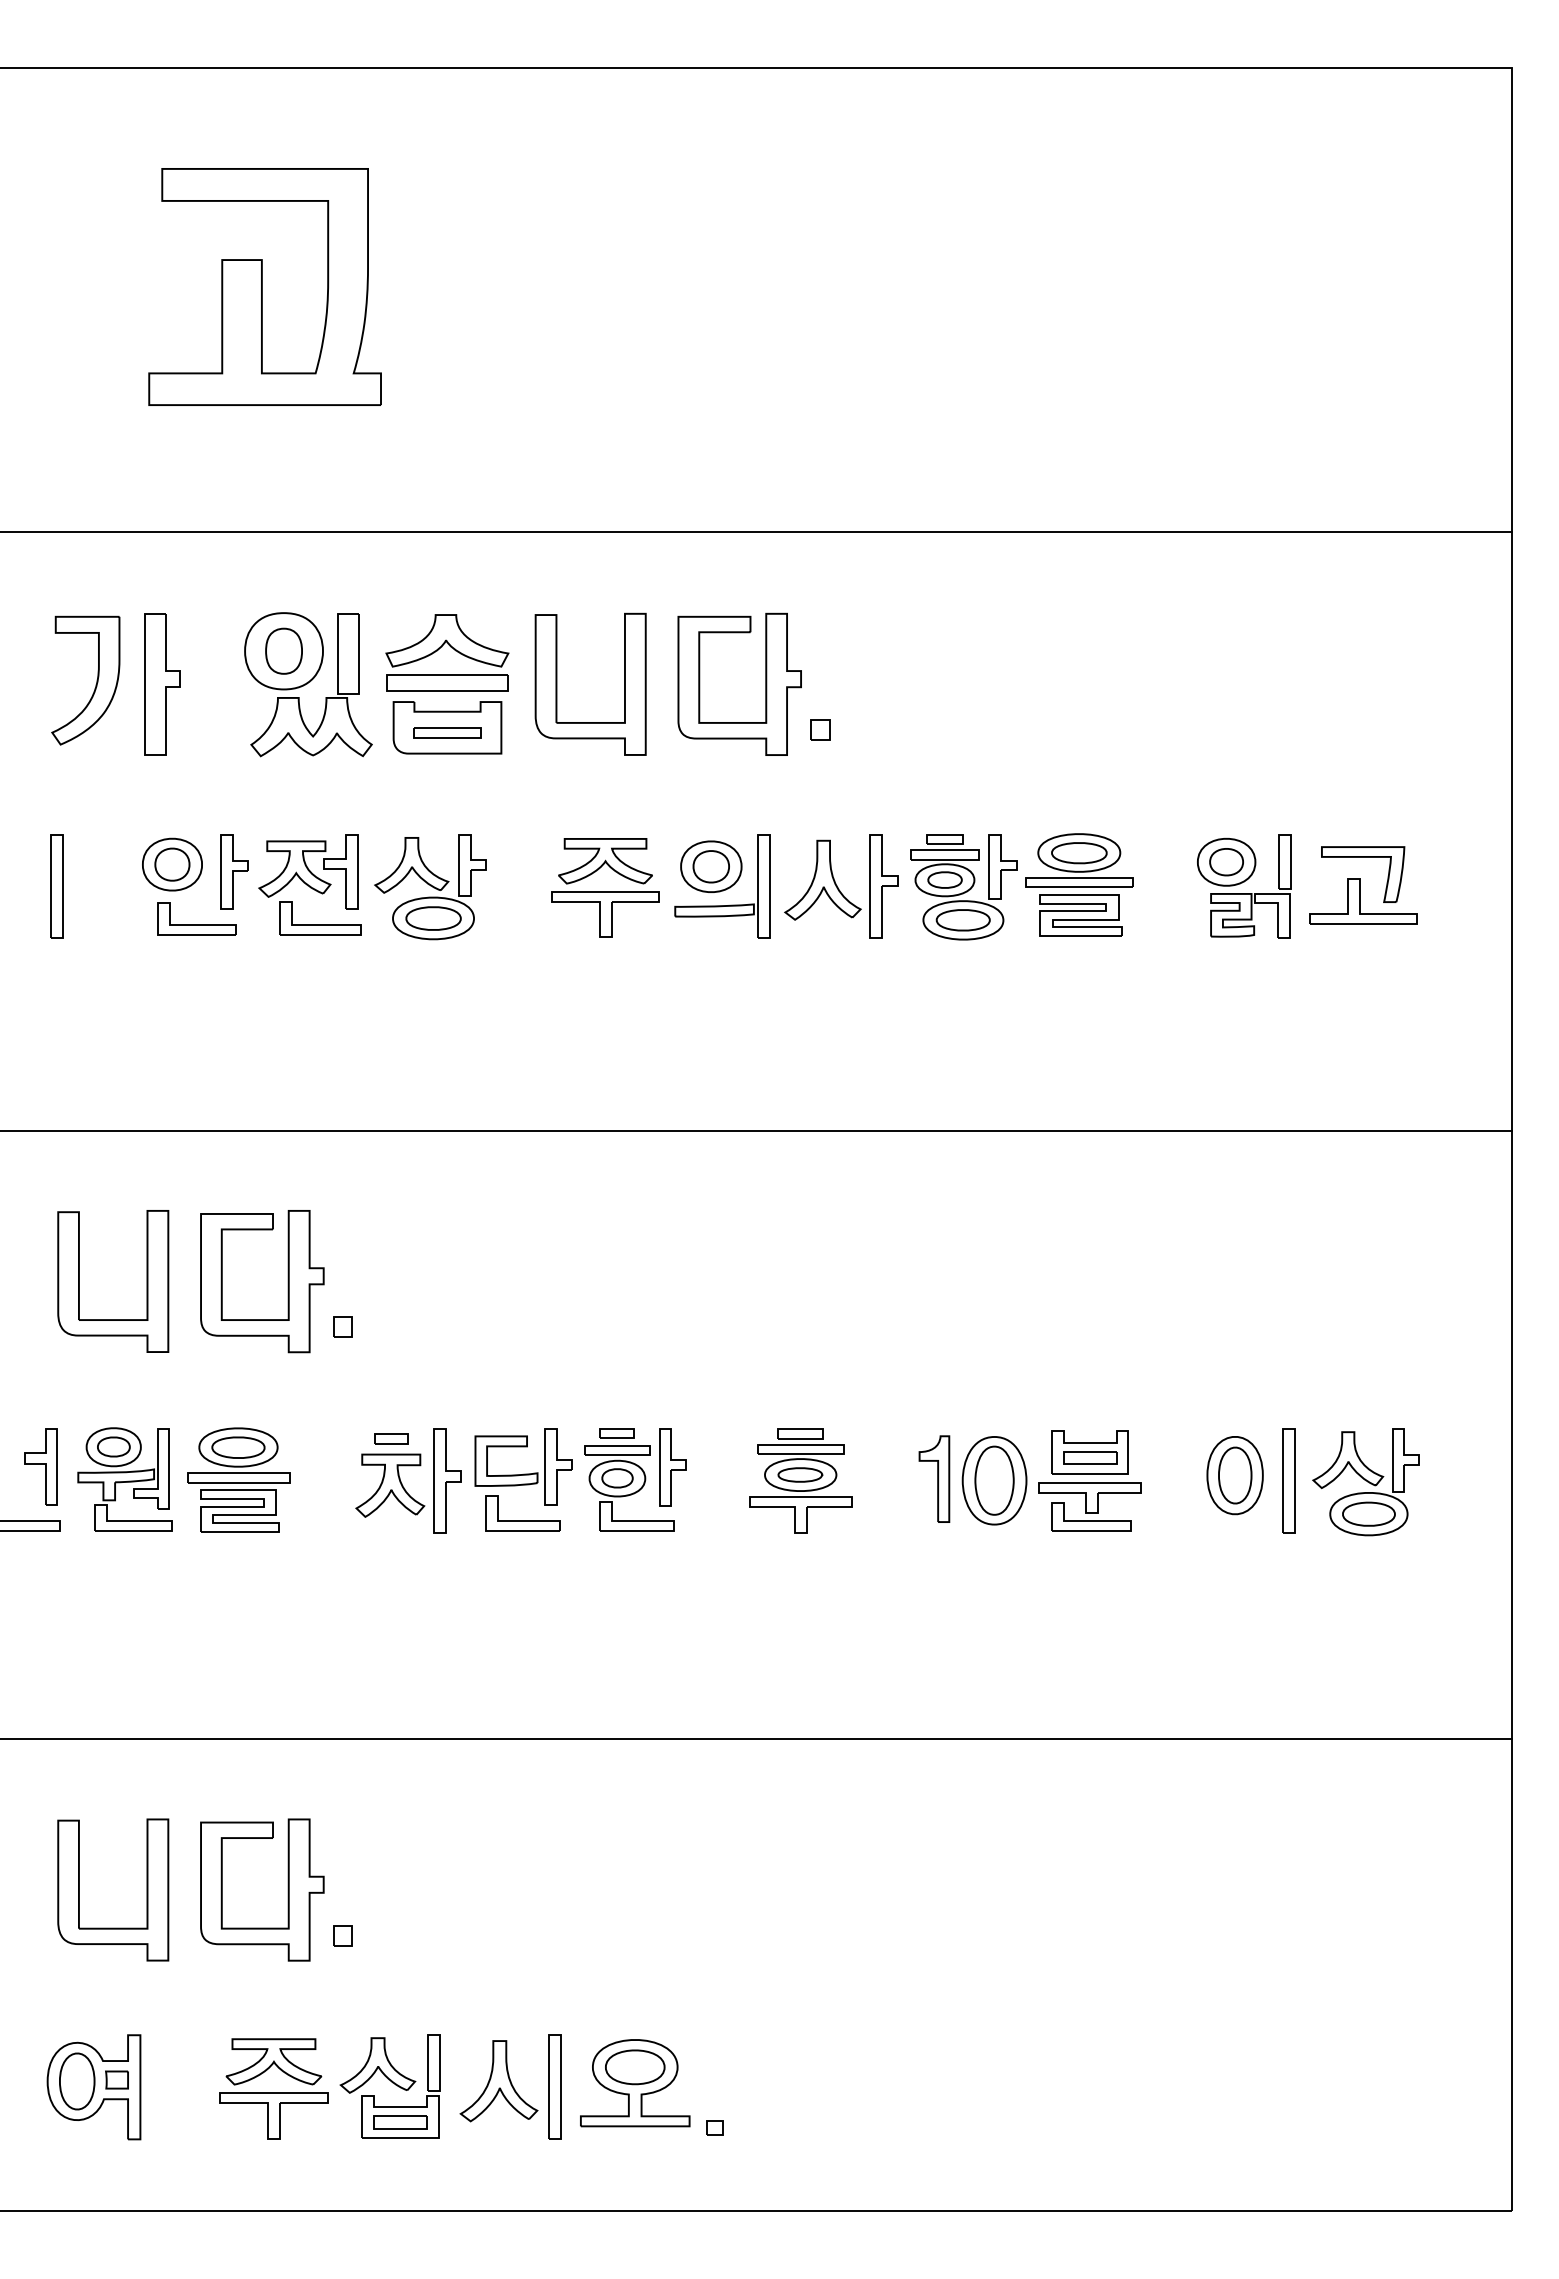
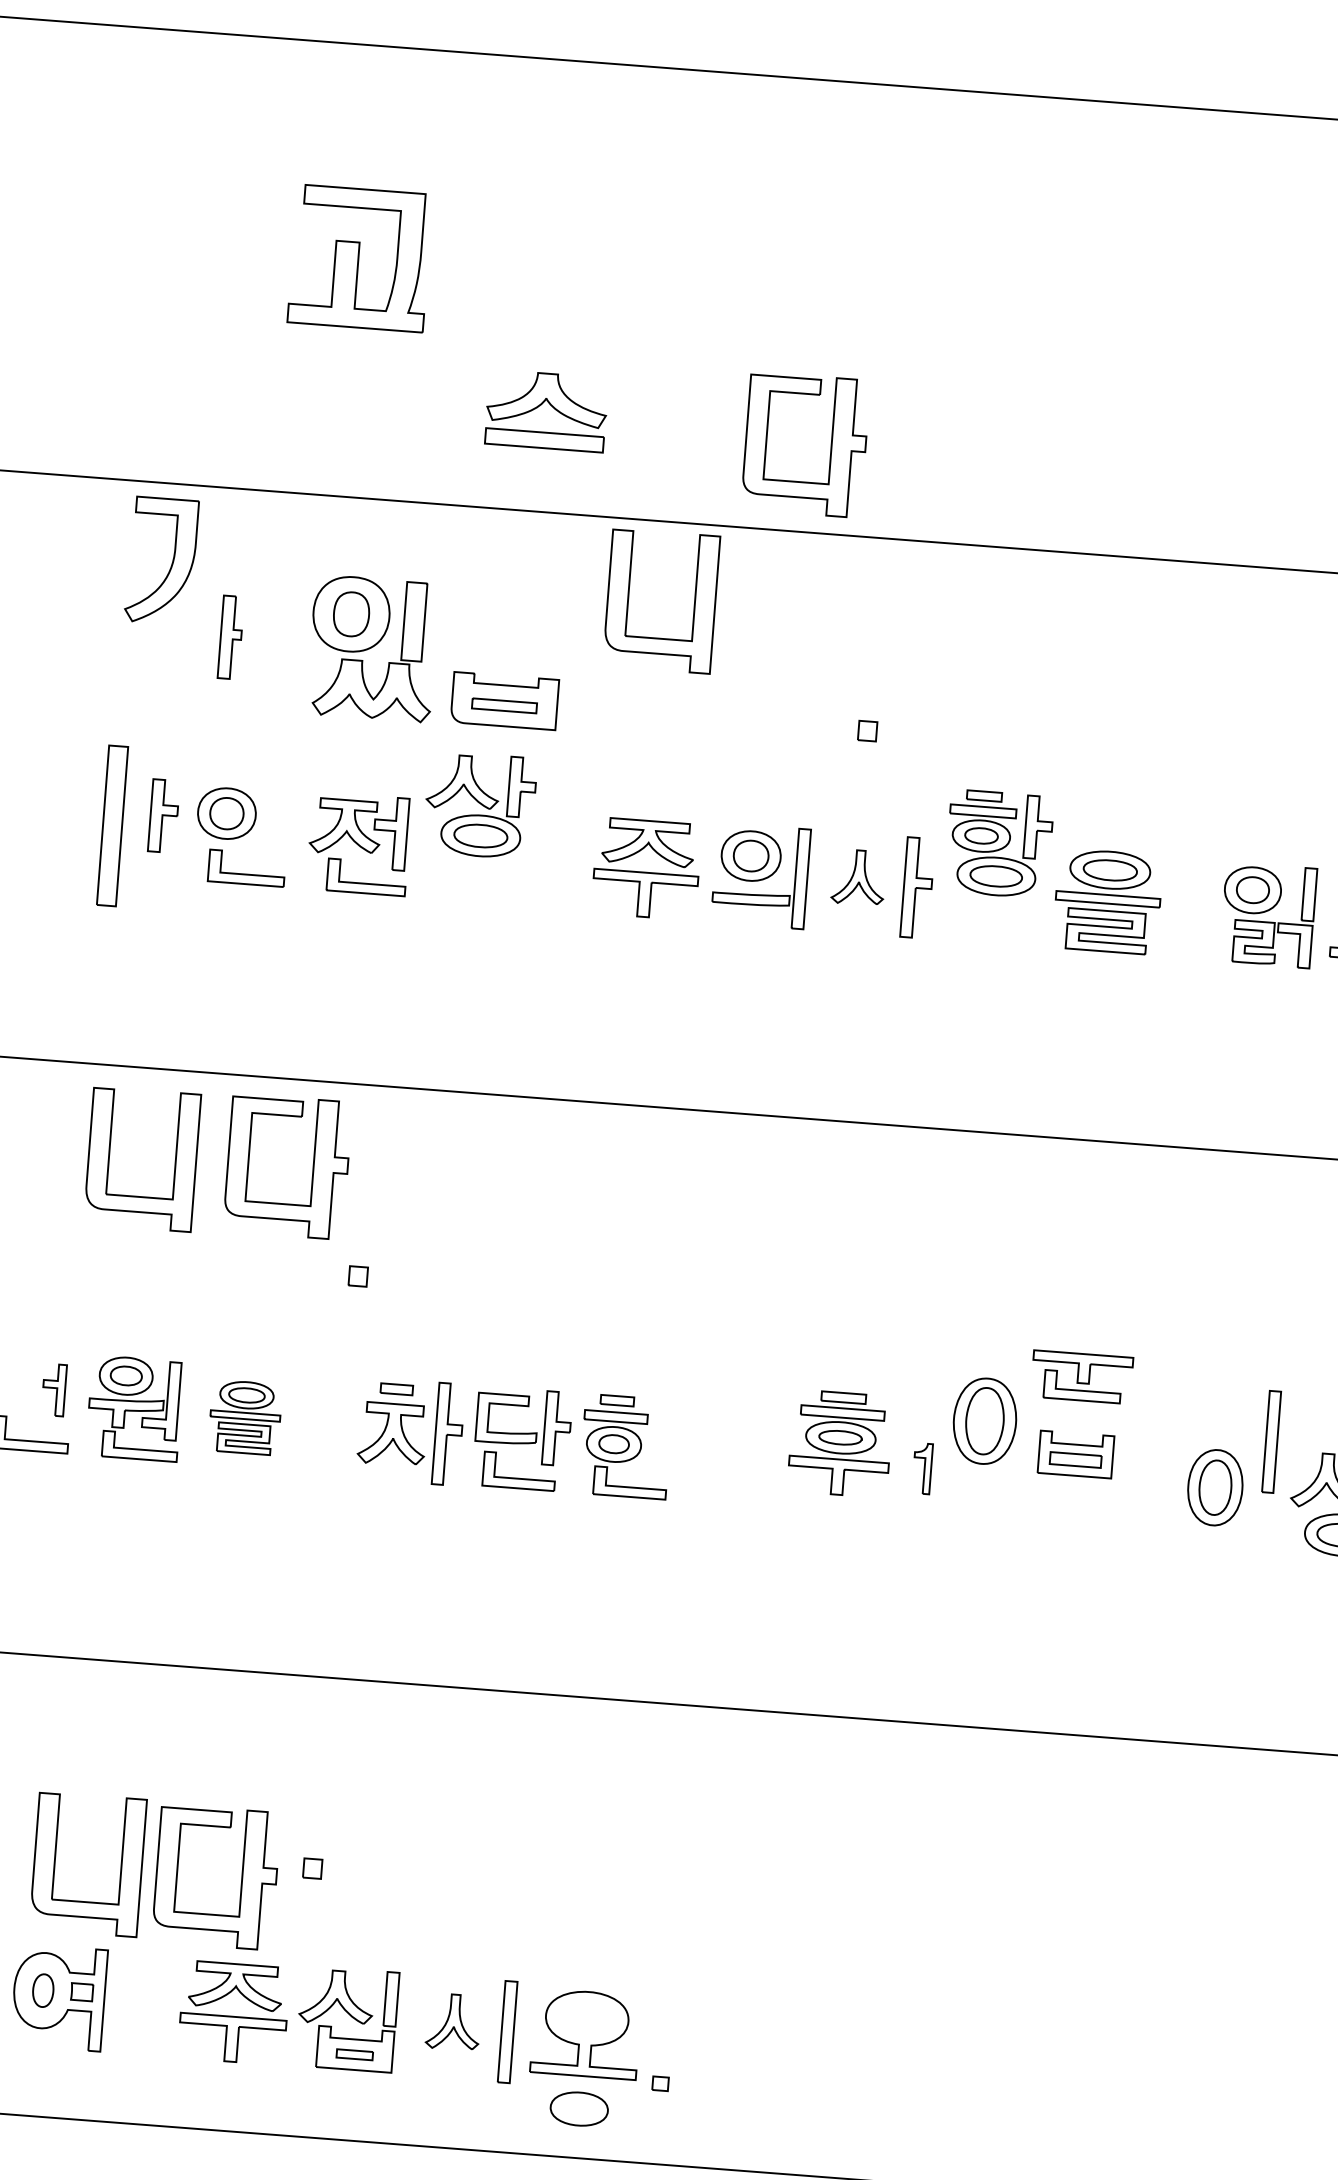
part: (264, 286) -> (359, 257), size x0.6
part: (447, 652) -> (546, 410), moved
part: (557, 683) -> (629, 597), moved
part: (765, 683) -> (830, 445), moved
part: (95, 684) -> (170, 565), moved
part: (162, 684) -> (230, 637), size x0.6
part: (234, 871) -> (164, 815), moved
part: (822, 879) -> (858, 876), size x0.7
part: (56, 886) -> (112, 826), size x1.6
part: (430, 887) -> (480, 805), moved
part: (963, 887) -> (998, 844), moved
part: (146, 1281) -> (174, 1161), moved
part: (287, 1281) -> (312, 1168), moved
part: (40, 1466) -> (53, 1389), size x0.7
part: (672, 1467) -> (668, 1437), removed
part: (934, 1478) -> (922, 1468), size x0.6
part: (238, 1479) -> (245, 1416), size x0.7
part: (800, 1480) -> (840, 1443), moved
part: (994, 1480) -> (984, 1420), moved
part: (1288, 1480) -> (1271, 1441), moved
part: (1089, 1506) -> (1081, 1376), moved
part: (146, 1889) -> (120, 1866), moved
part: (287, 1889) -> (240, 1878), moved
part: (635, 2067) -> (579, 2109), moved
part: (77, 2081) -> (43, 1990), size x0.6
part: (498, 2081) -> (453, 2022), size x0.7
part: (400, 2122) -> (354, 2054), size x0.7

